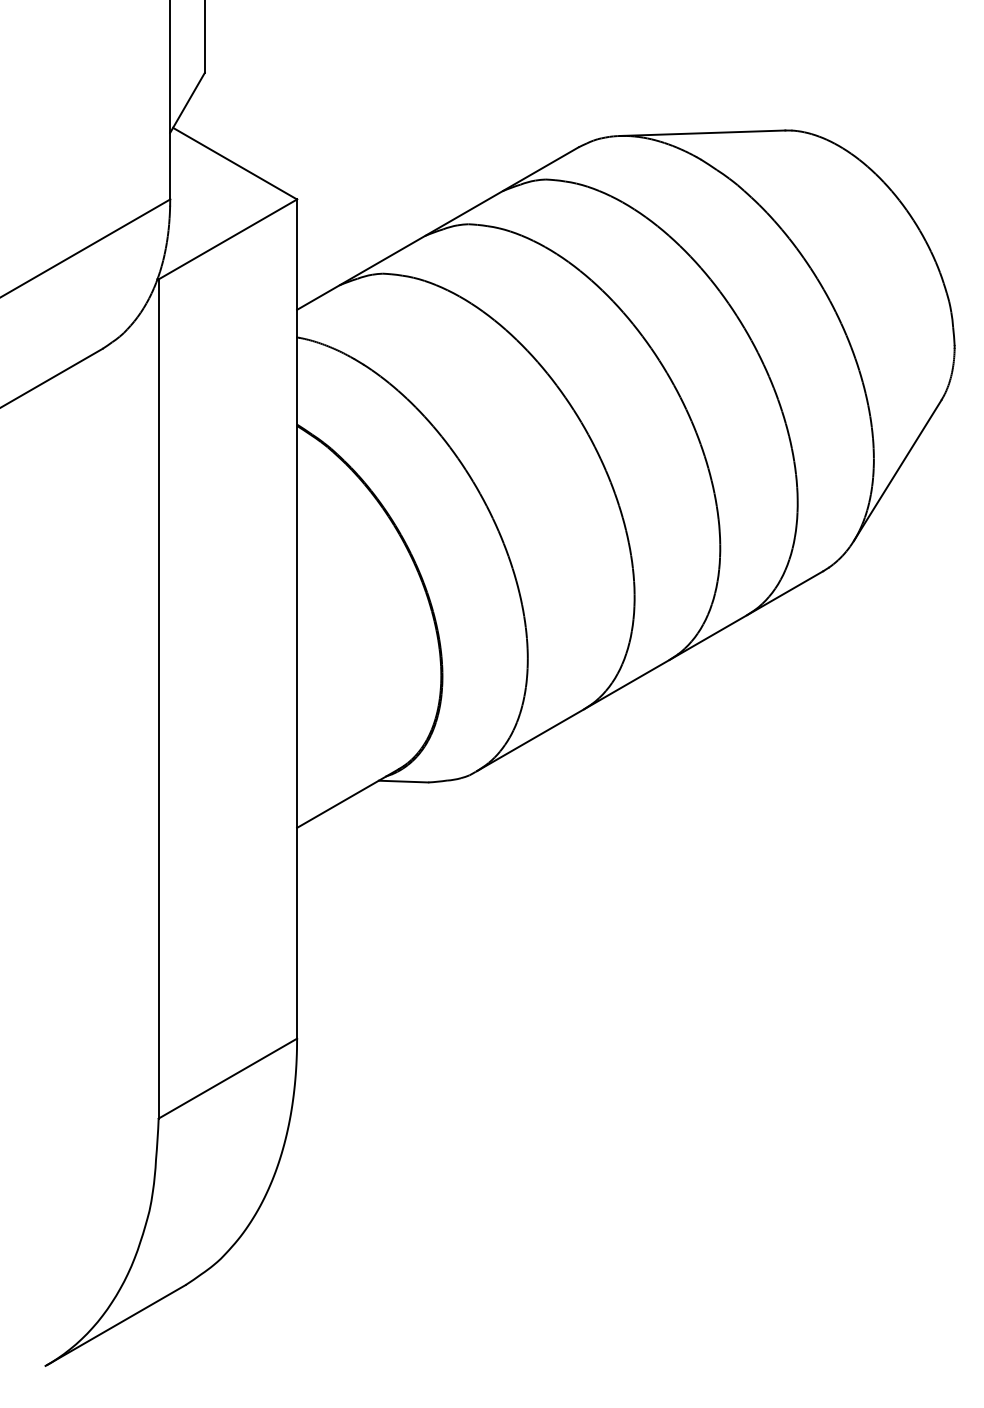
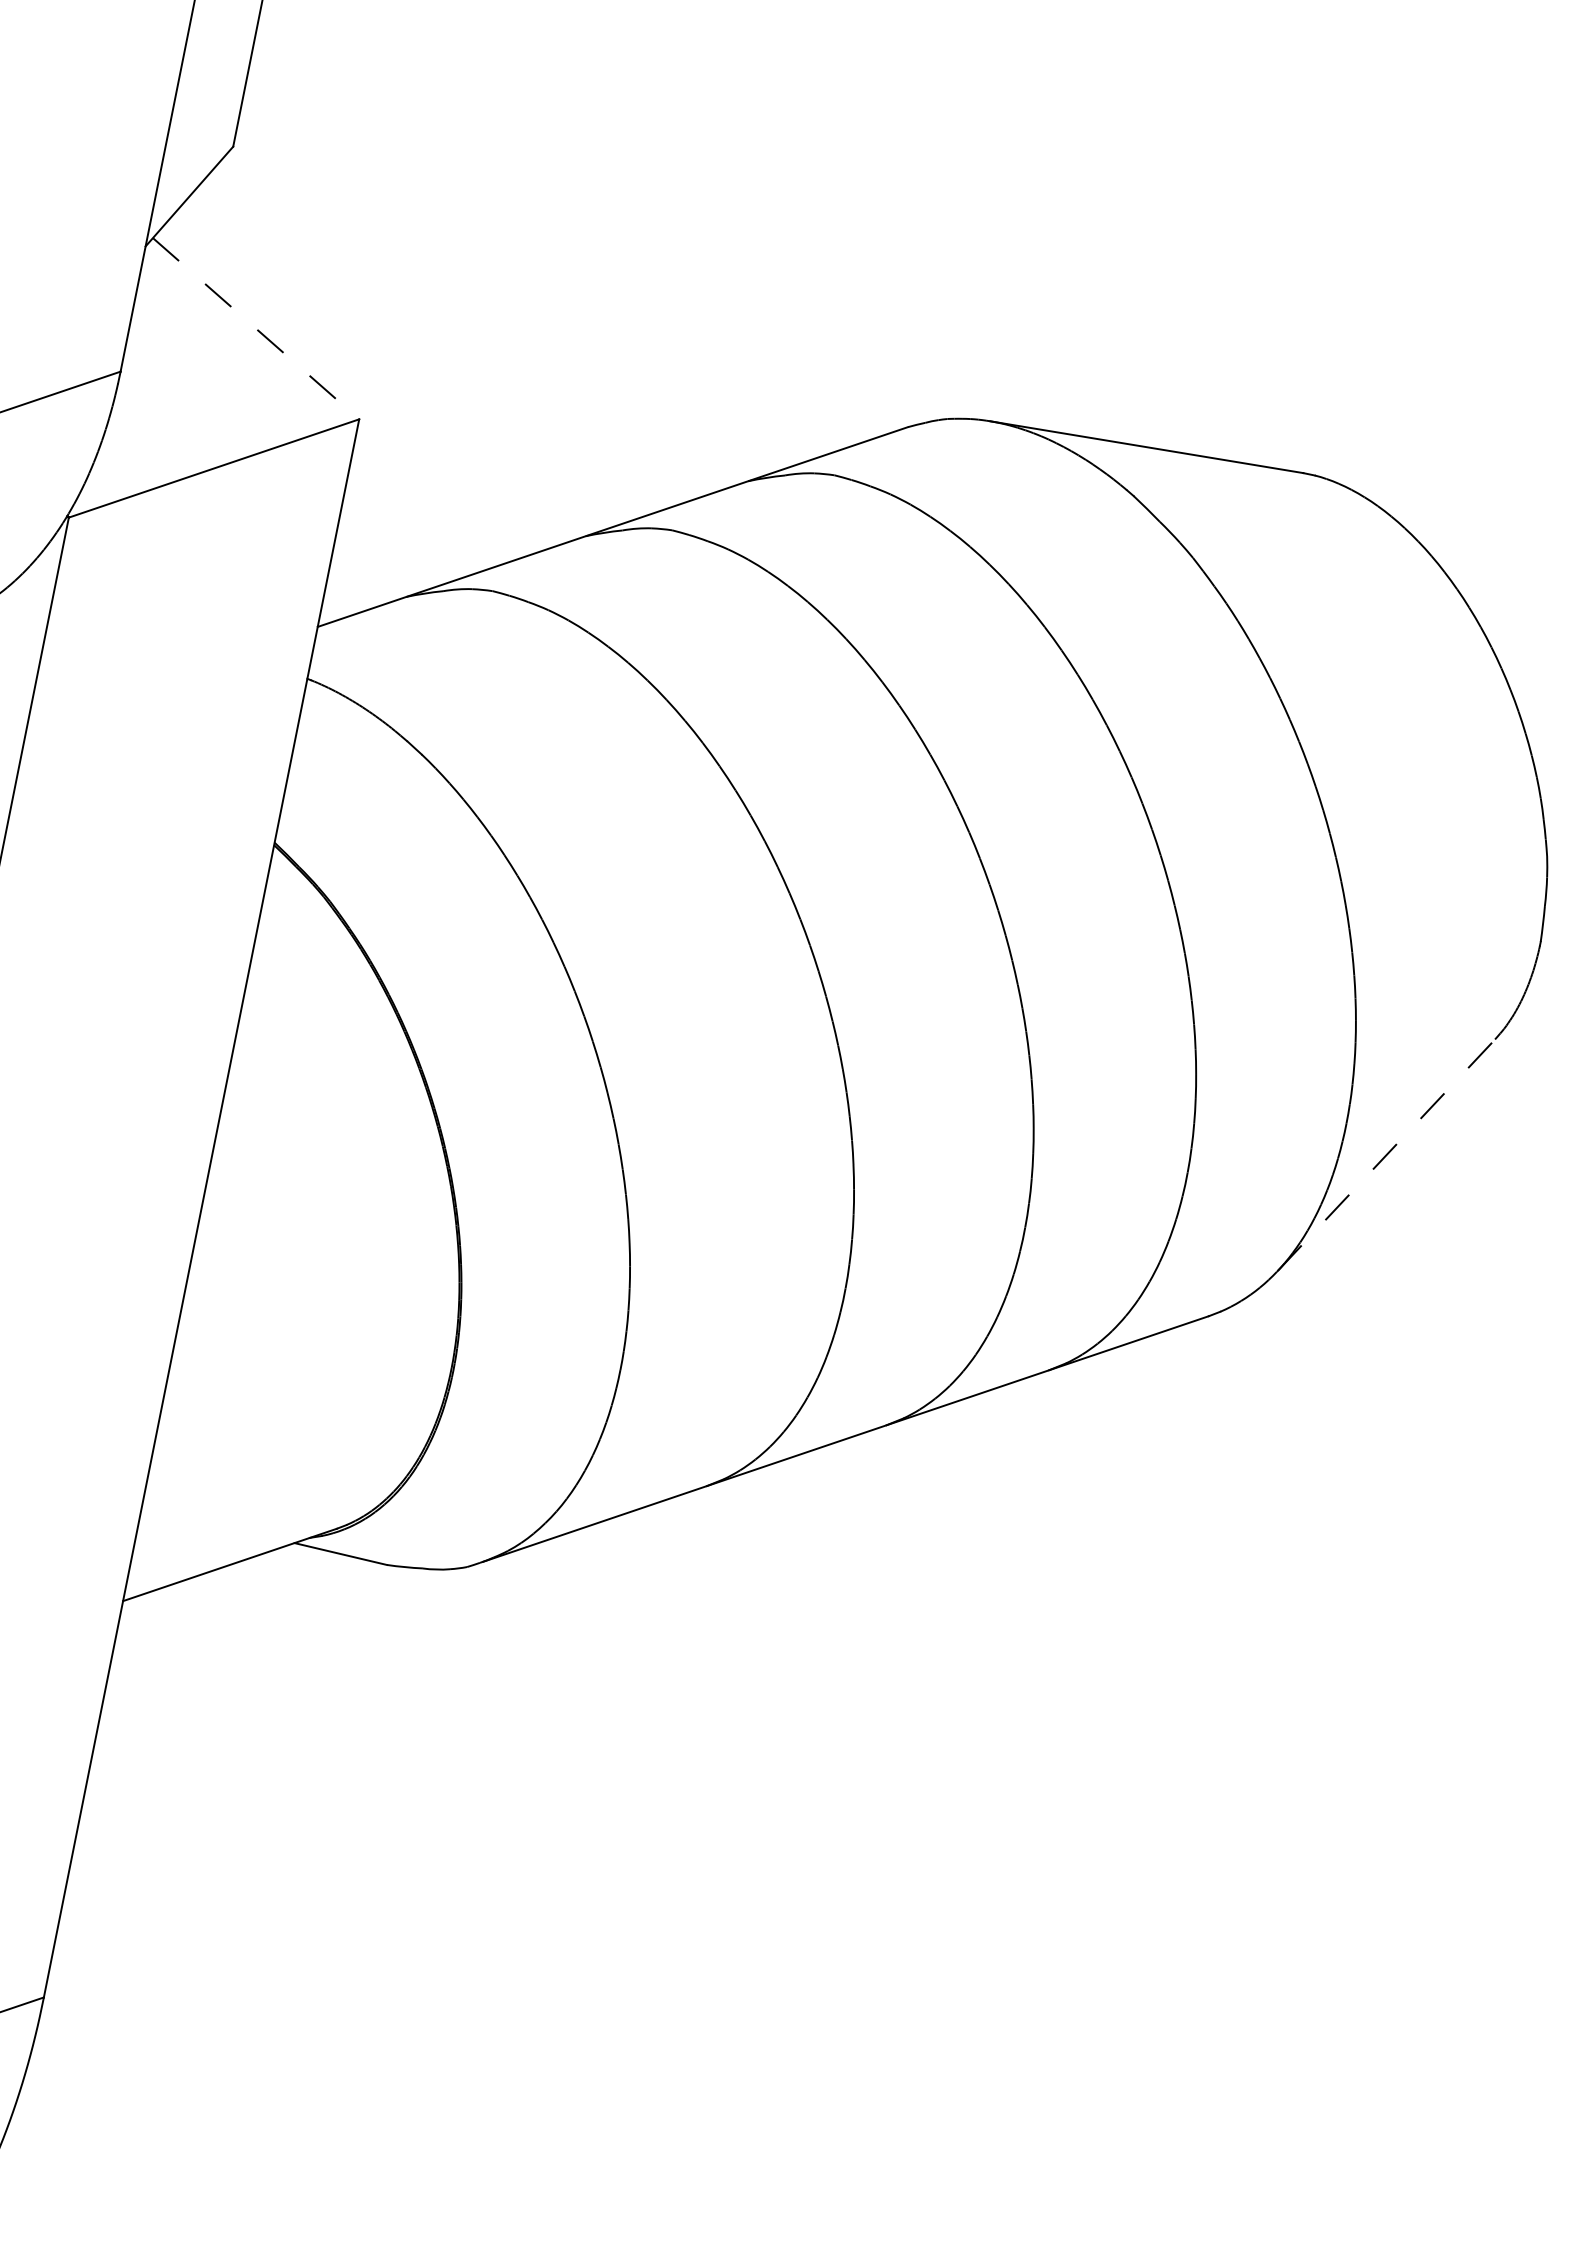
line: (235, 163) -> (256, 328), solid -> dashed
line: (897, 470) -> (1386, 1154), solid -> dashed

